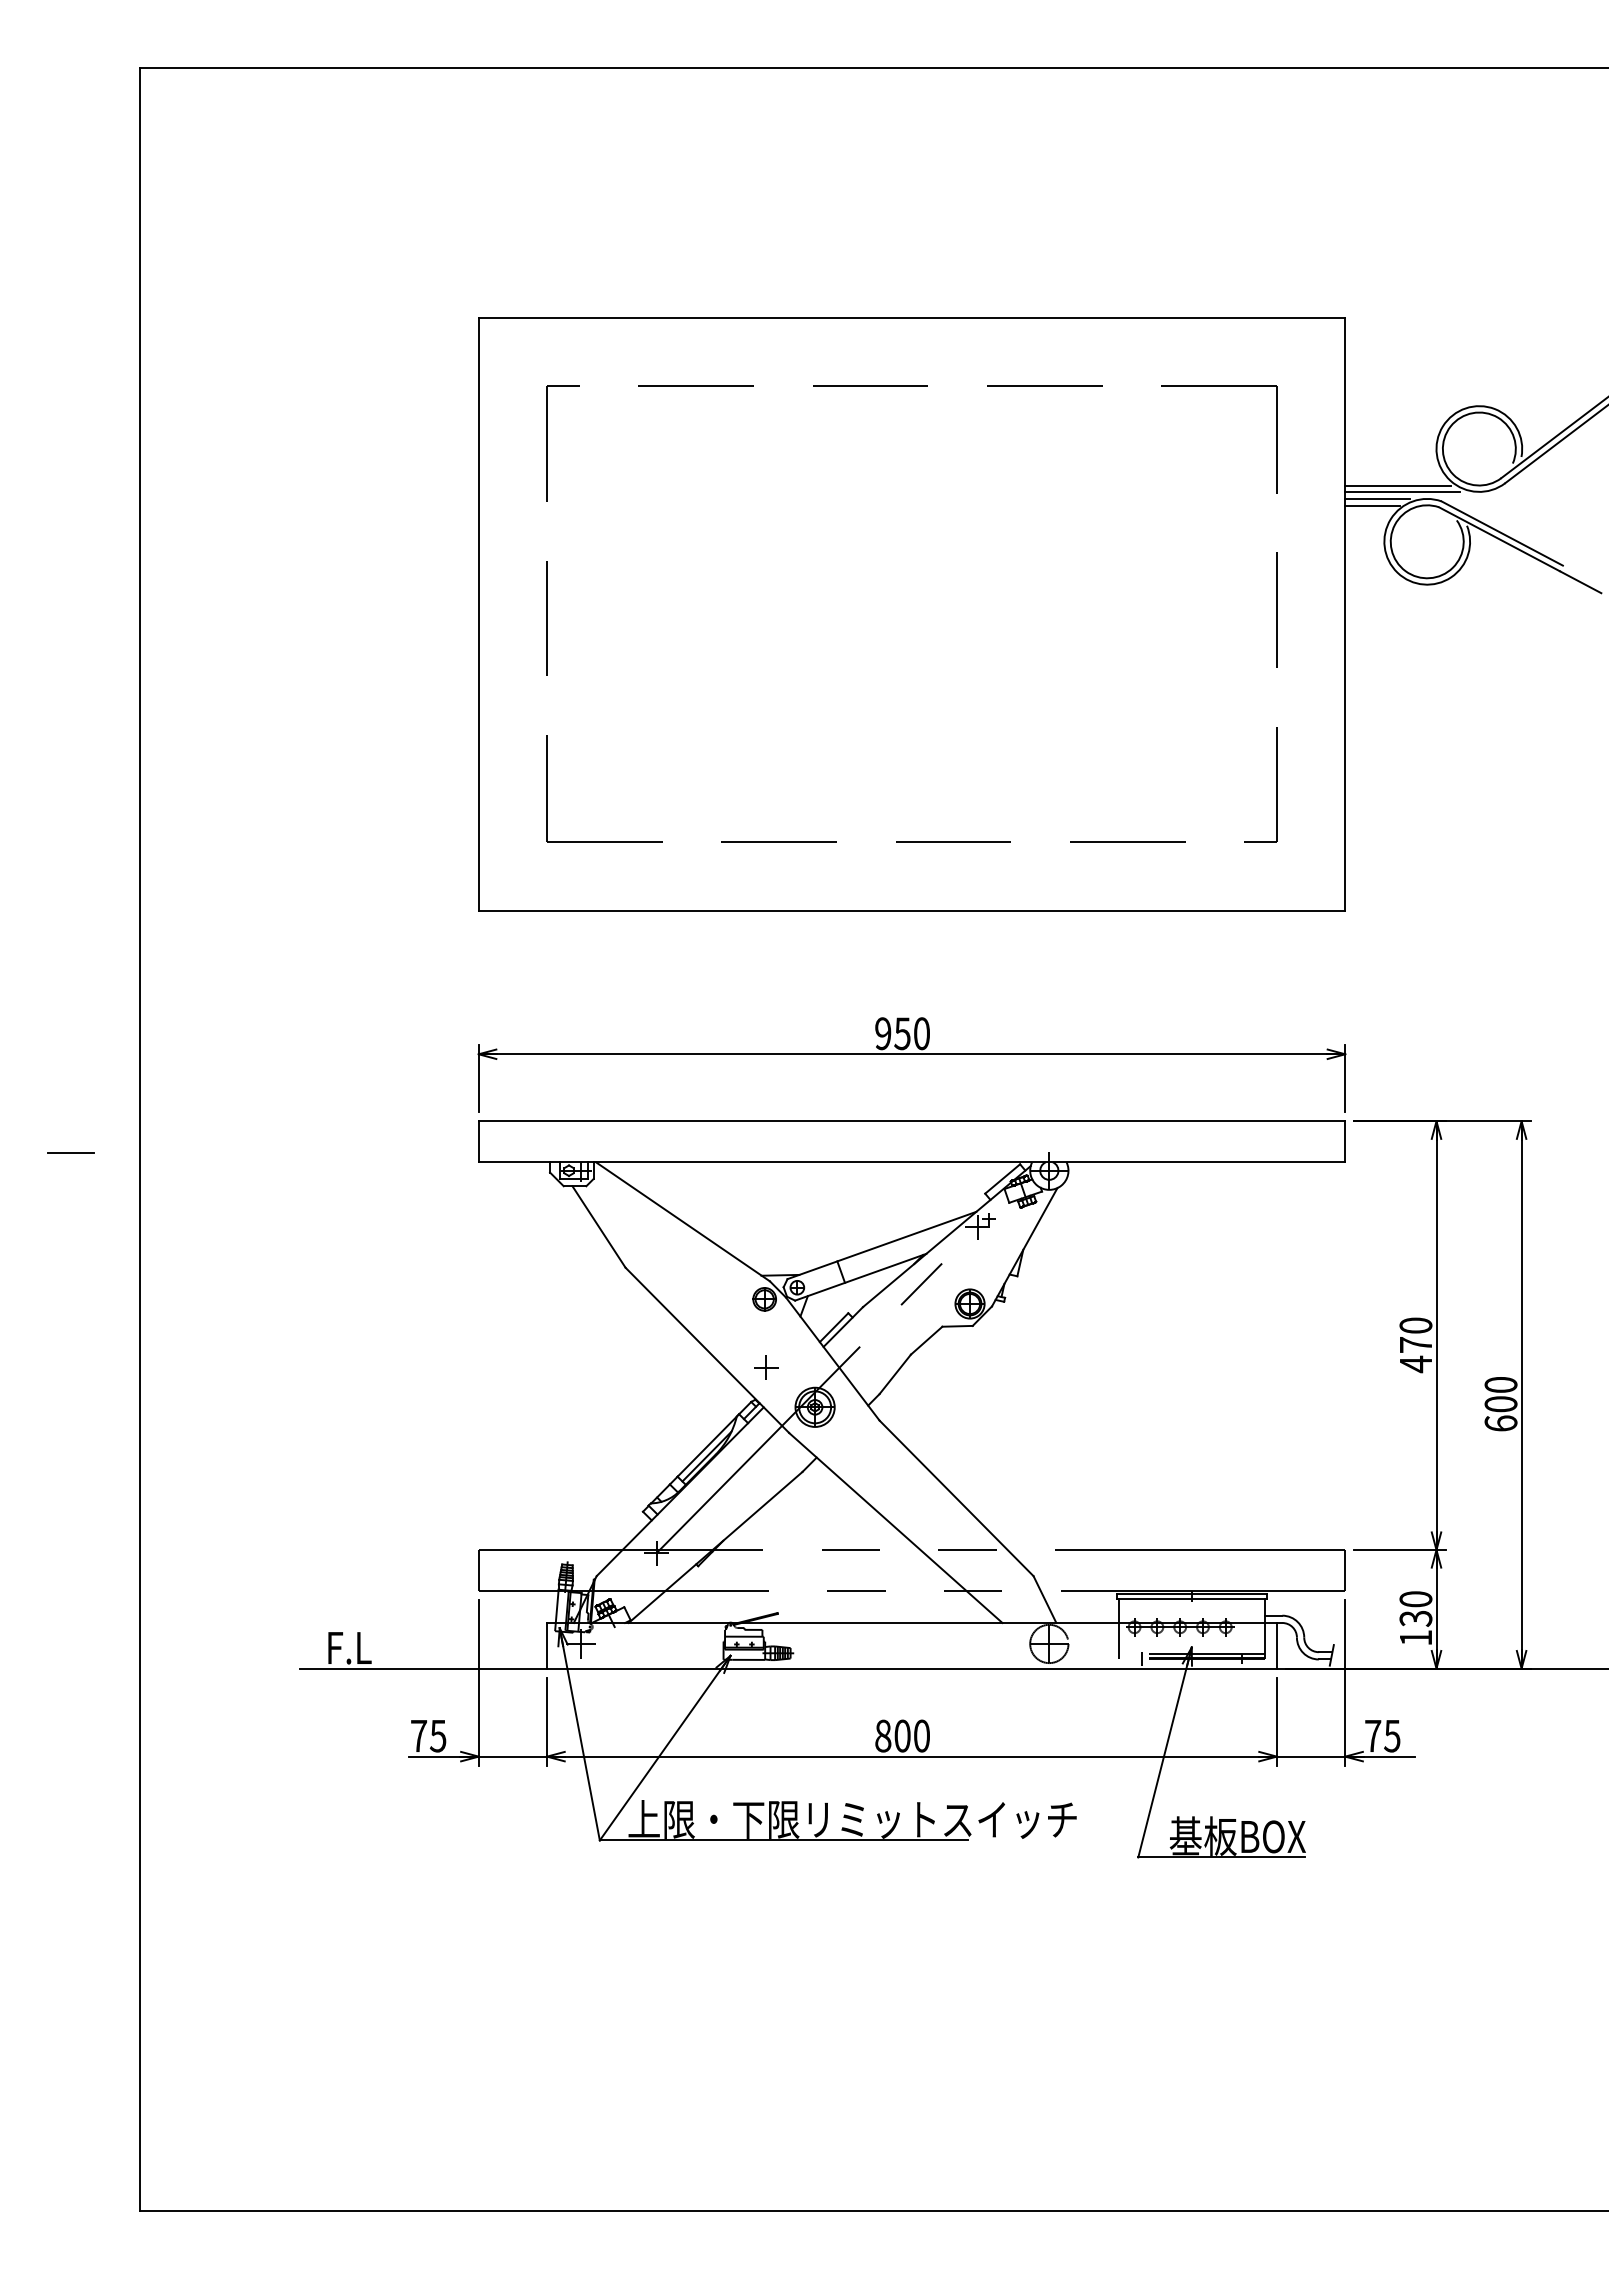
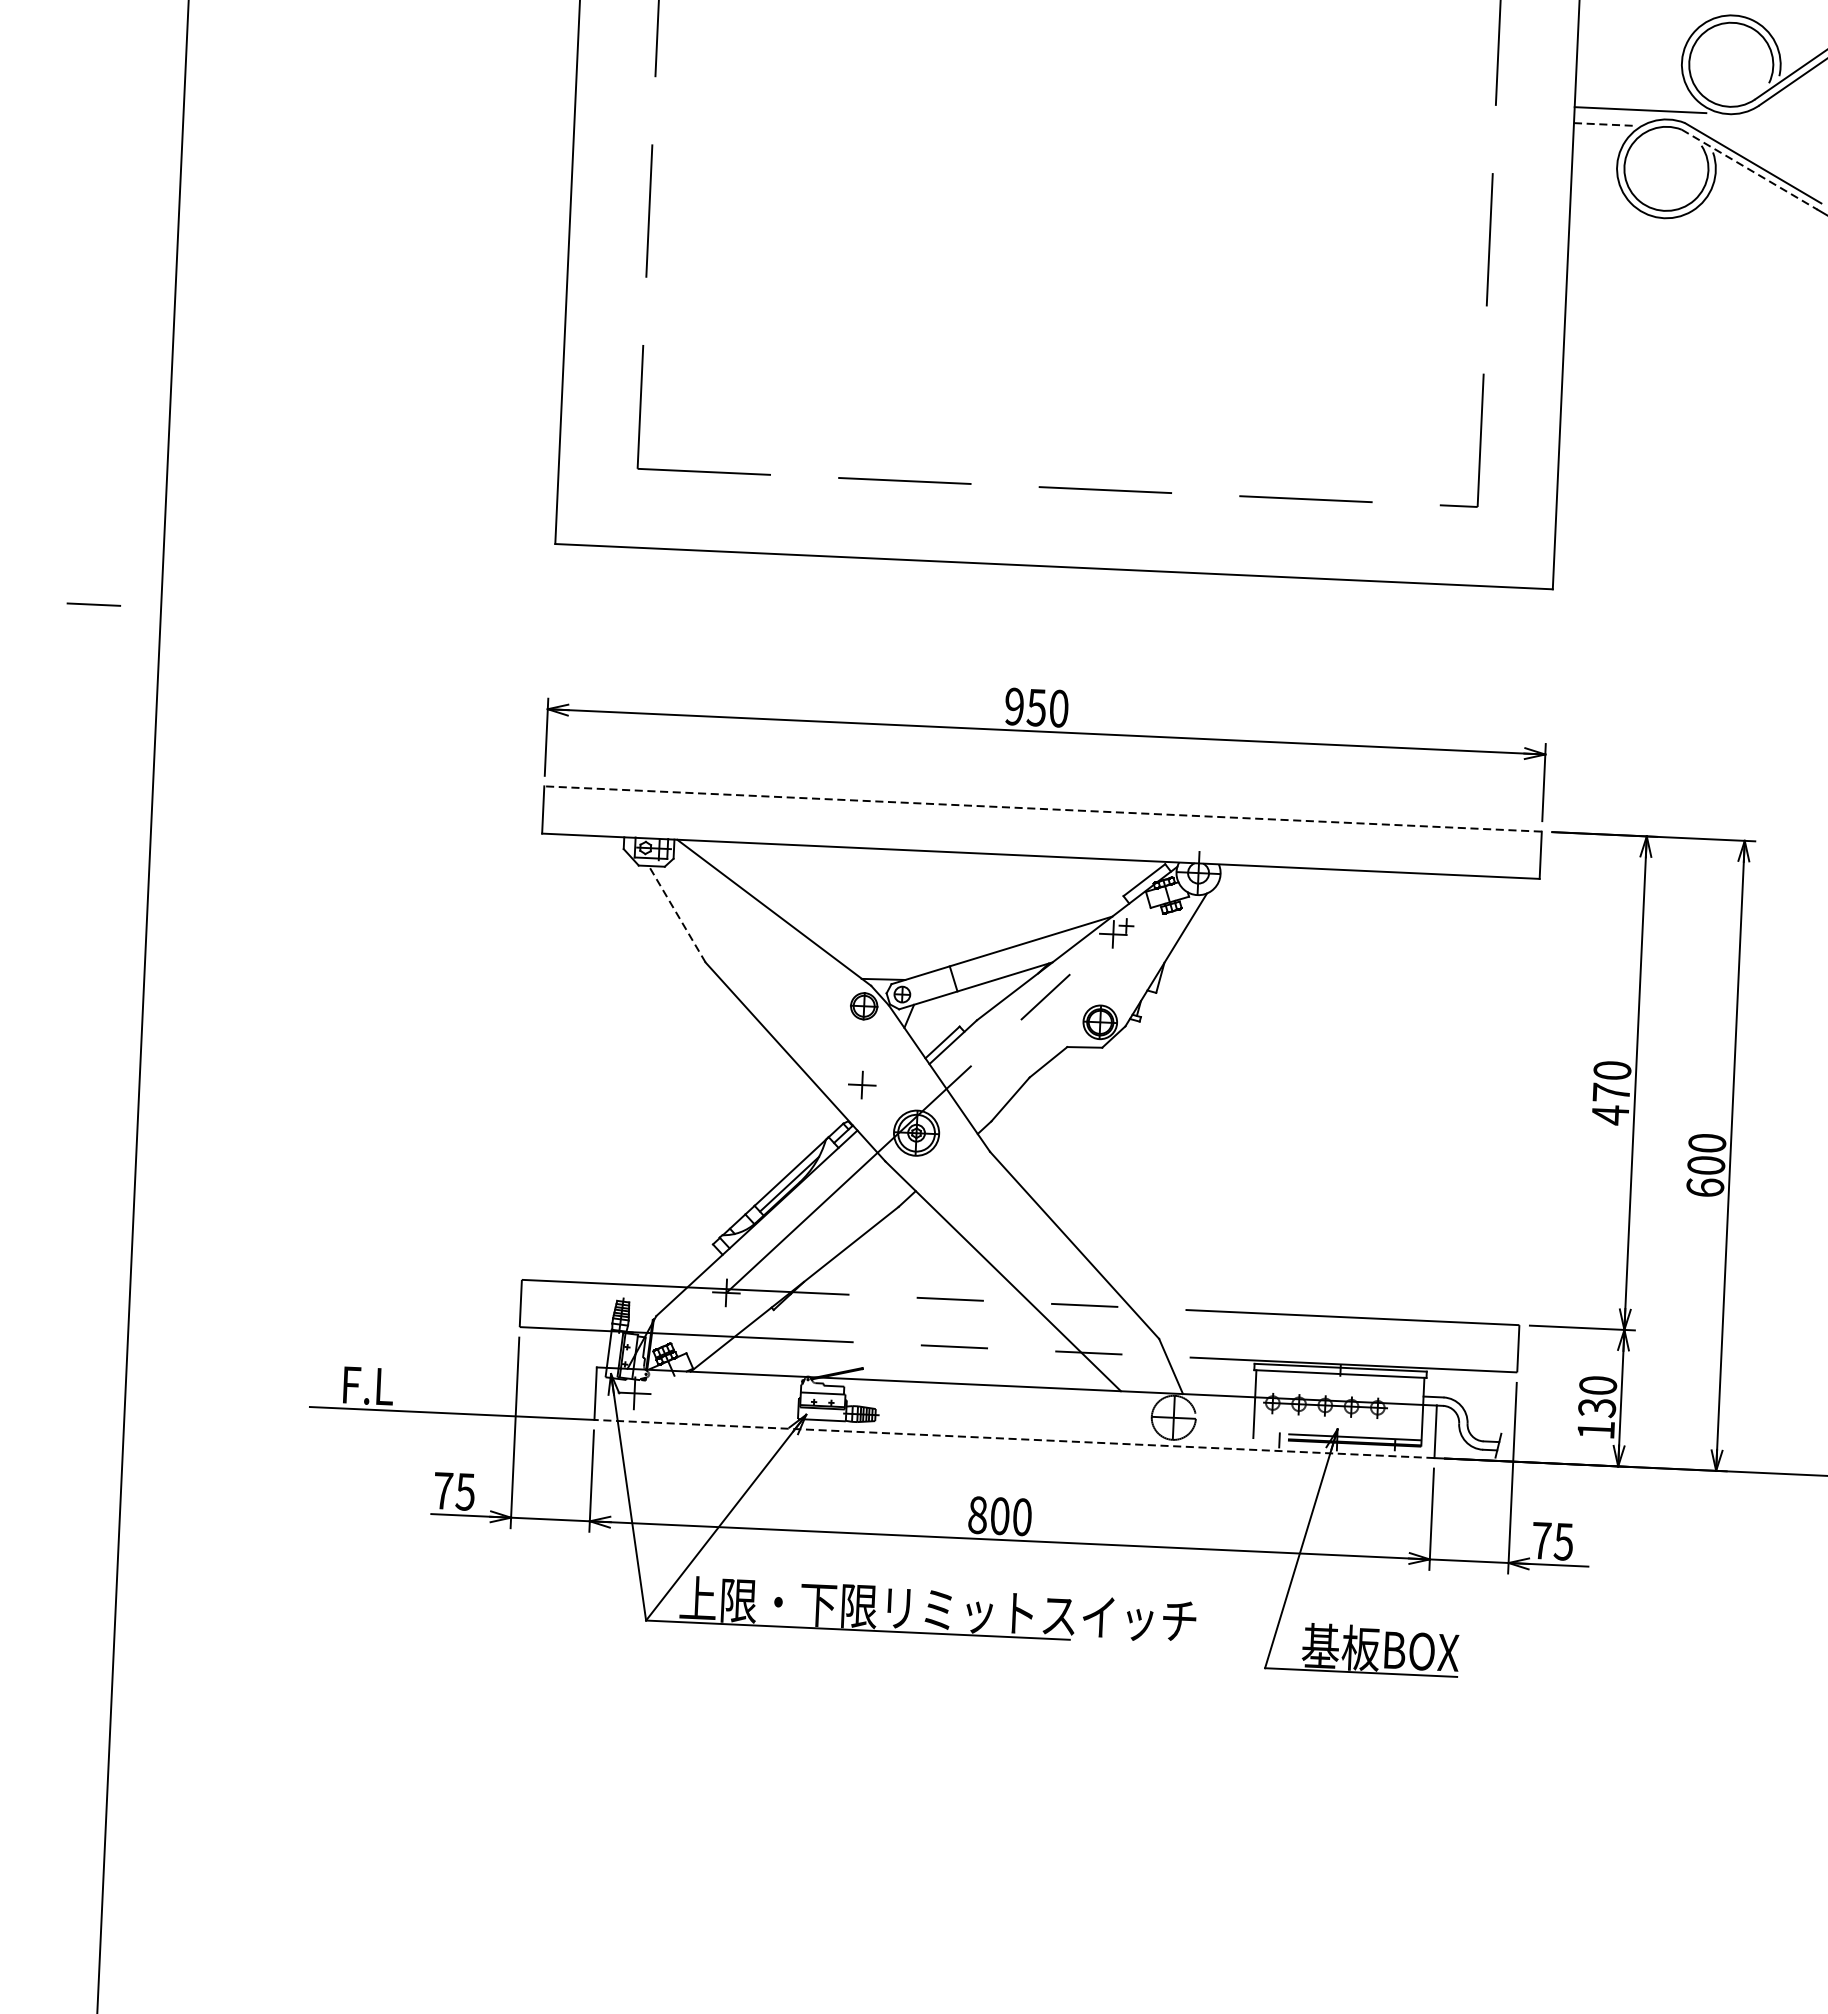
line: (1397, 485) -> (1635, 102), removed
line: (1377, 499) -> (1611, 117), removed
line: (1373, 505) -> (1606, 124), solid -> dashed
line: (1499, 539) -> (1749, 169), solid -> dashed
line: (911, 1121) -> (1042, 809), solid -> dashed
line: (70, 1152) -> (93, 604), moved
line: (599, 1226) -> (677, 913), solid -> dashed
line: (912, 1668) -> (1015, 1438), solid -> dashed

